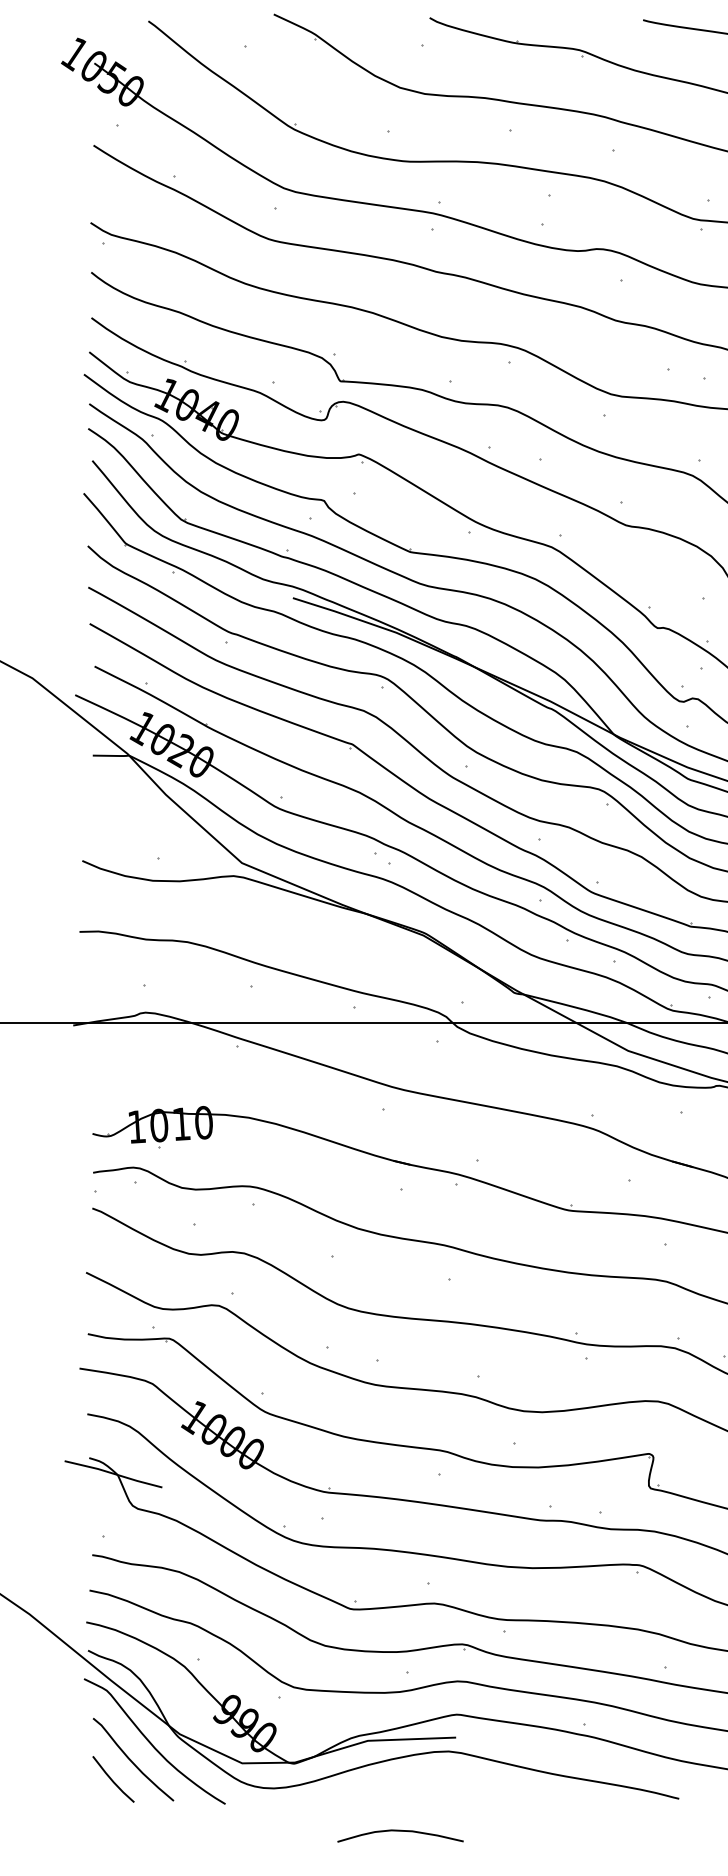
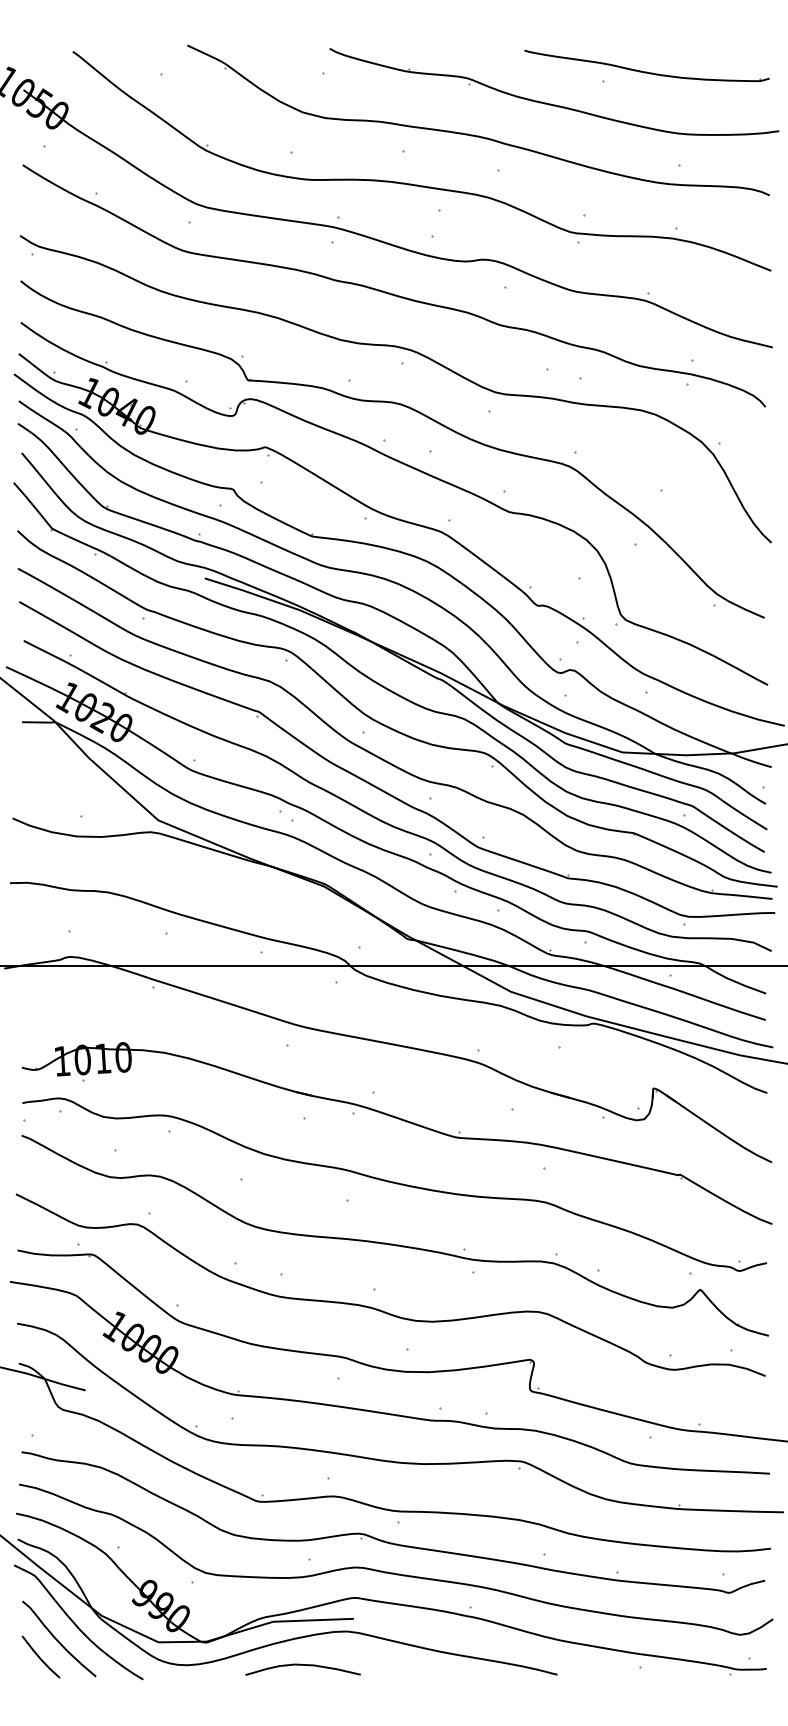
curve: (399, 1831) -> (302, 1665), moved

